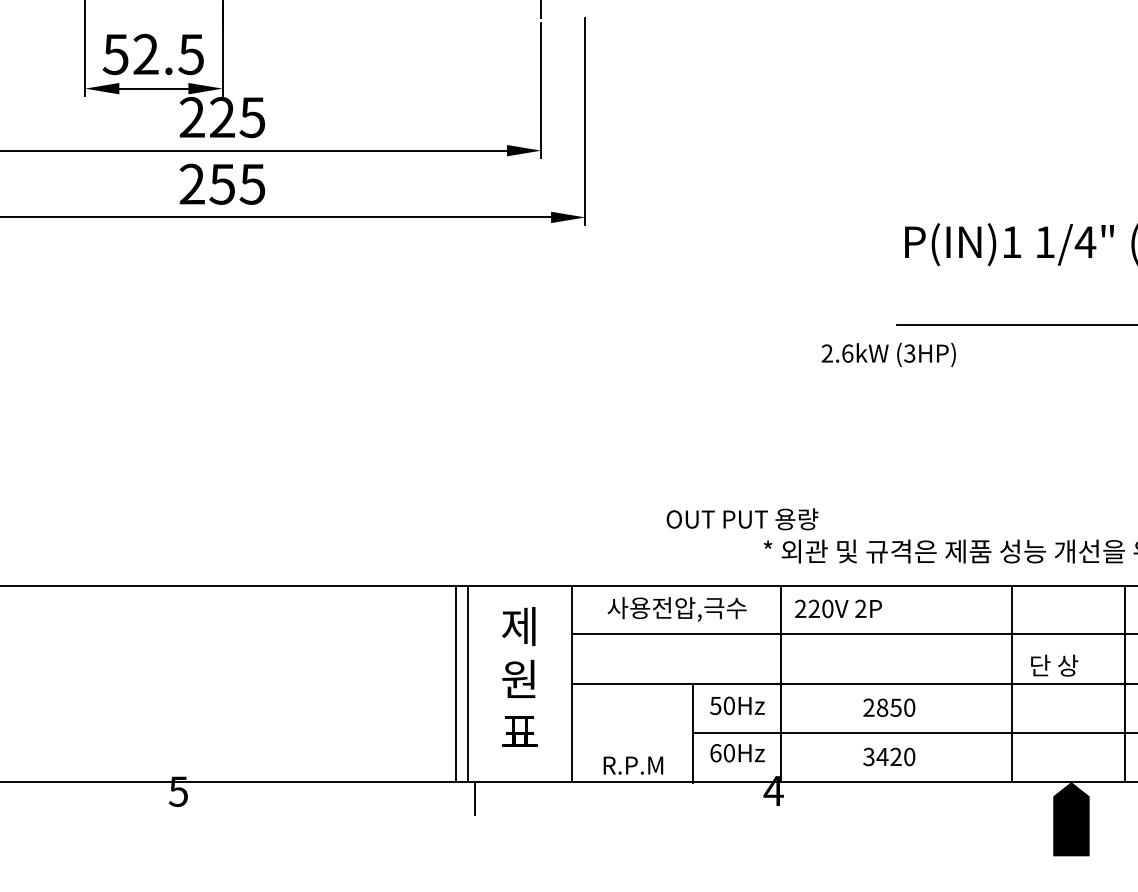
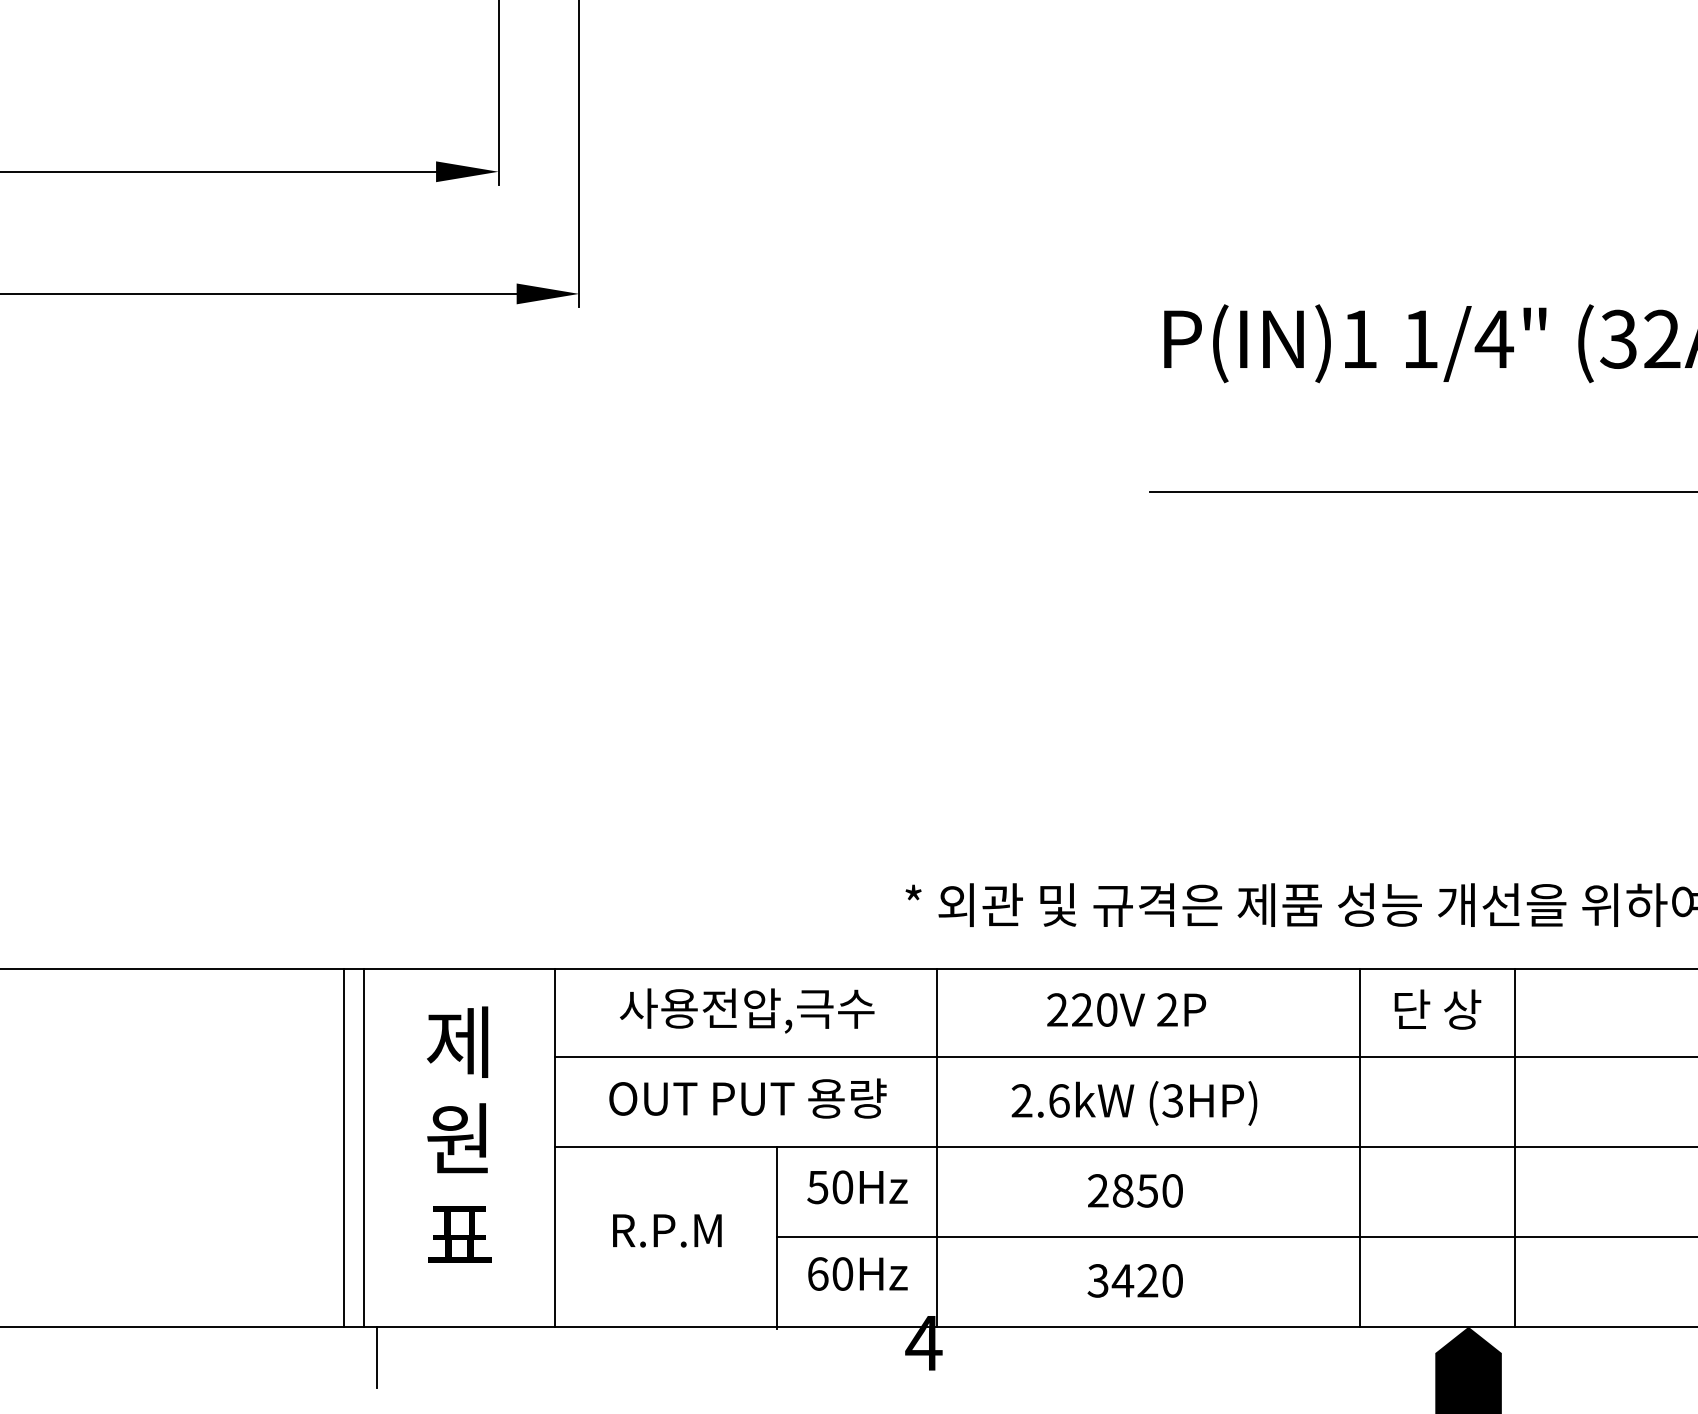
text: (888, 354) -> (1133, 1102), moved
text: (742, 519) -> (747, 1098), moved
text: (838, 608) -> (1126, 1009), moved
text: (1054, 665) -> (1437, 1009), moved
line: (1124, 684) -> (1514, 1148), moved
text: (633, 765) -> (667, 1230), moved

